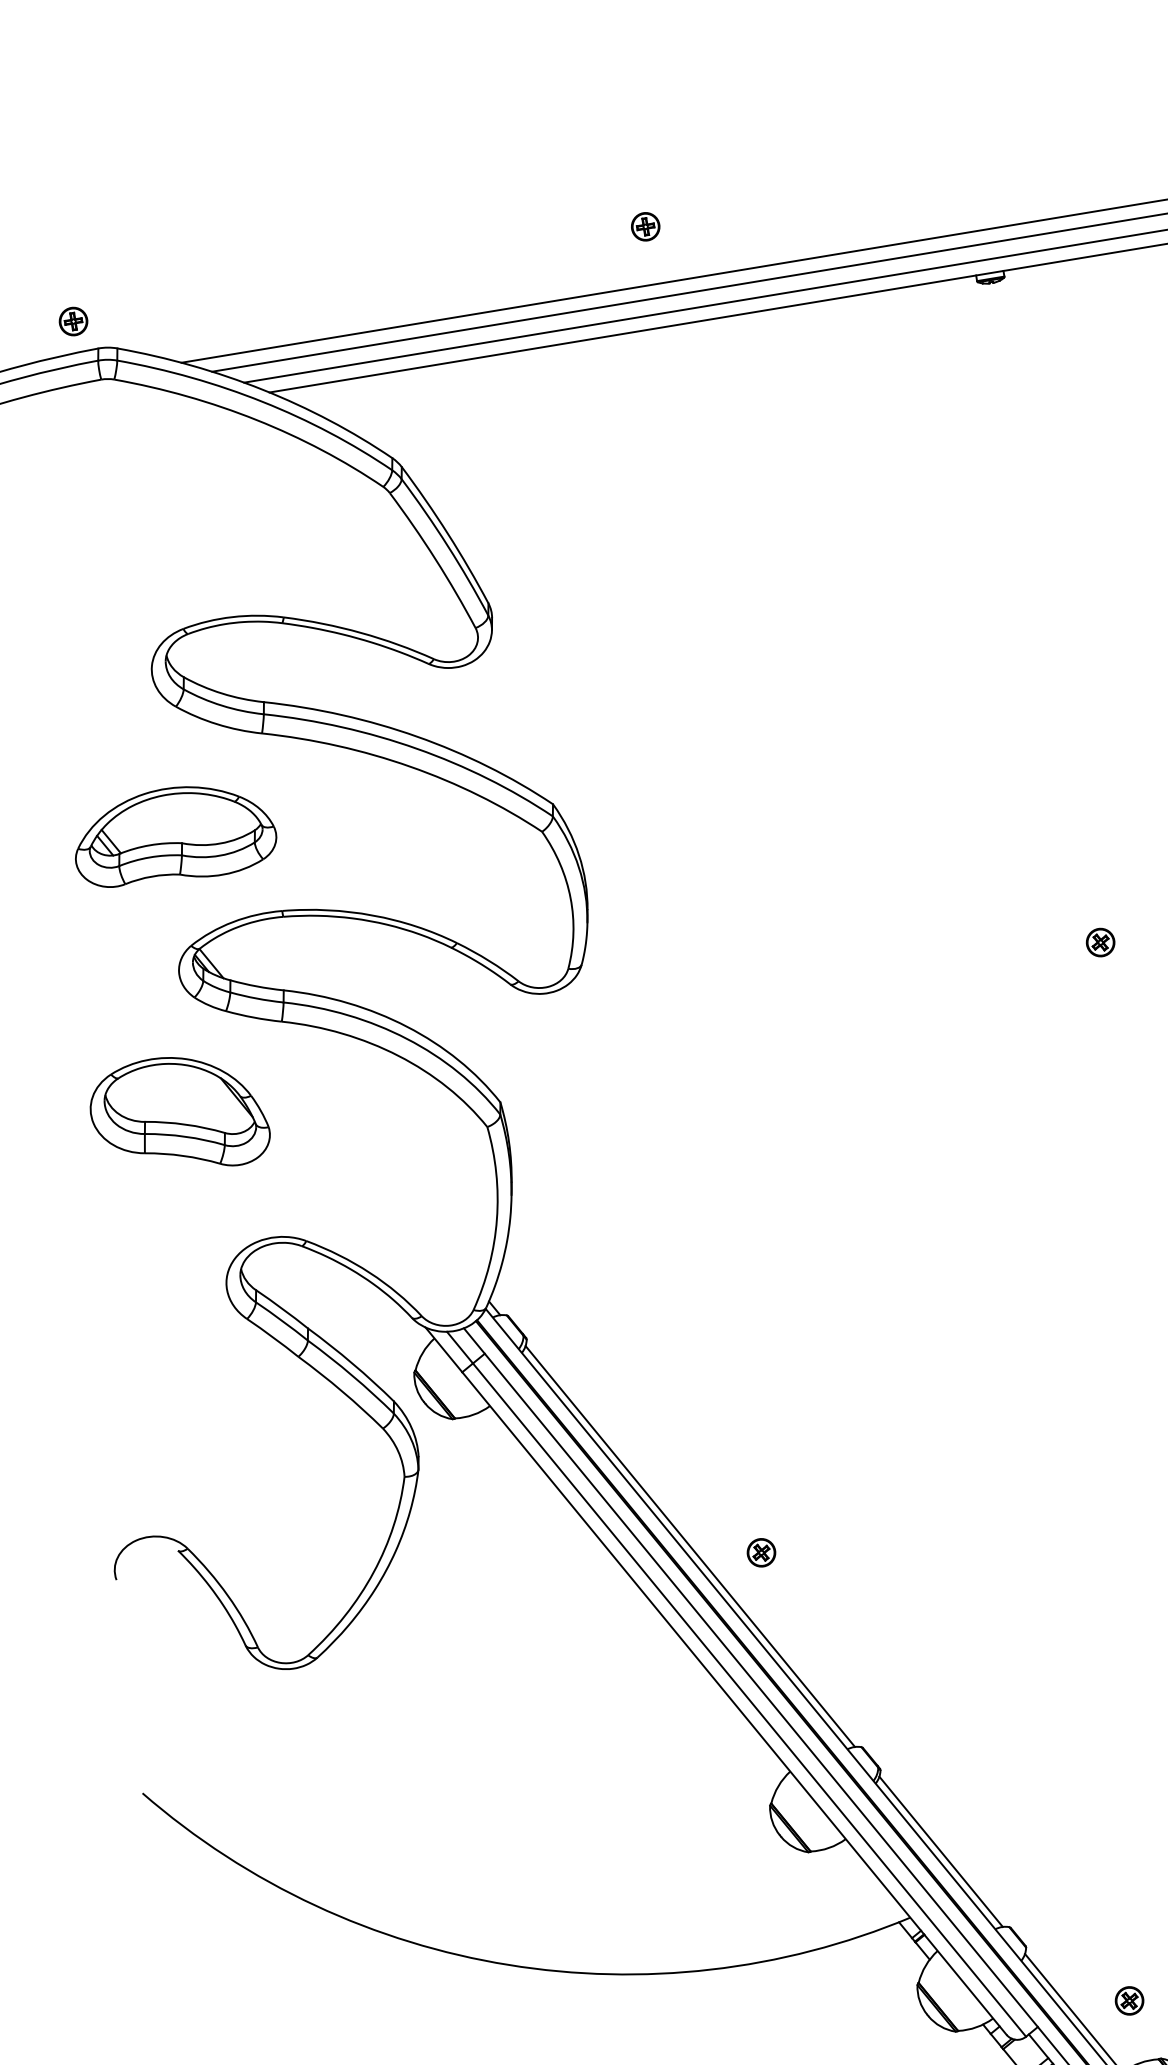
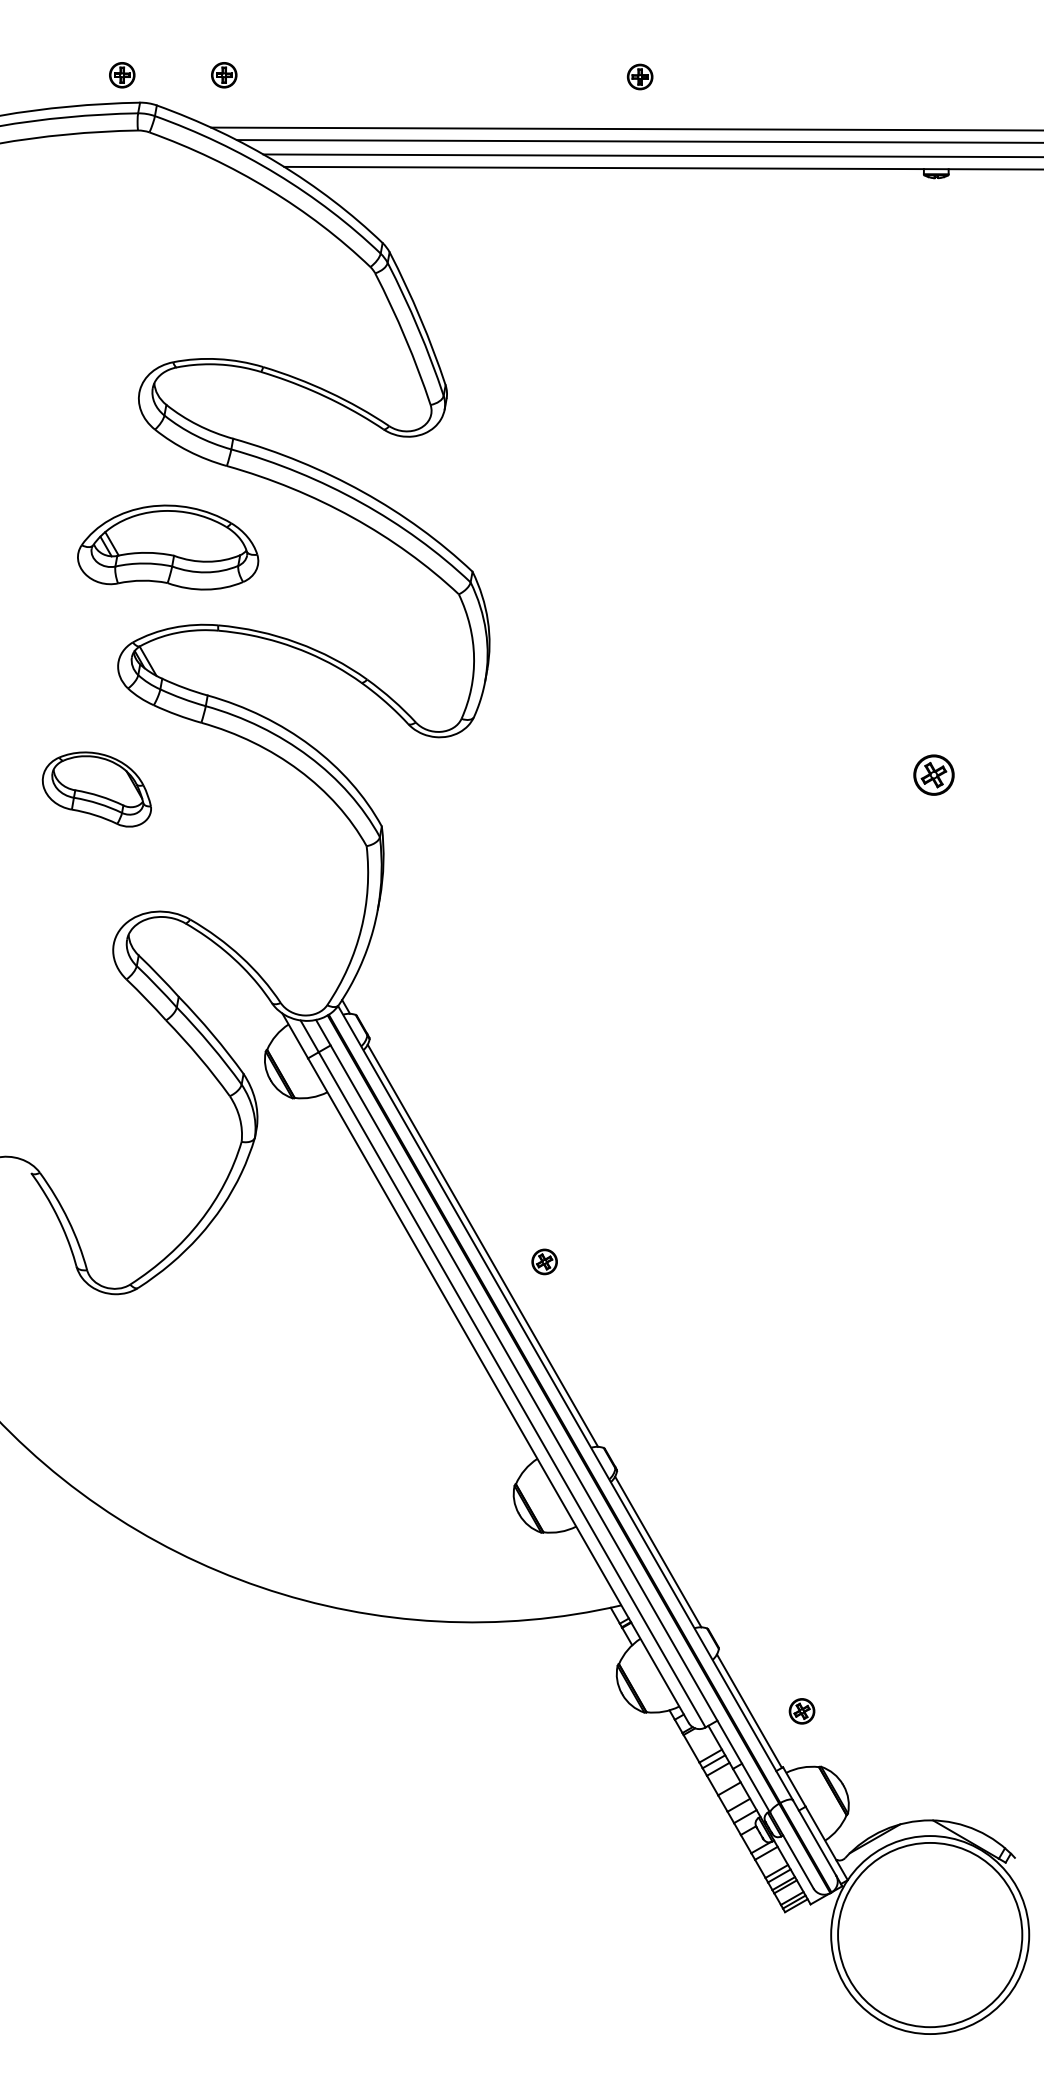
part: (186, 302) -> (224, 75), added
part: (174, 835) -> (168, 547), moved
part: (1100, 941) -> (934, 774), size x1.6
part: (178, 1114) -> (96, 789), size x0.7

